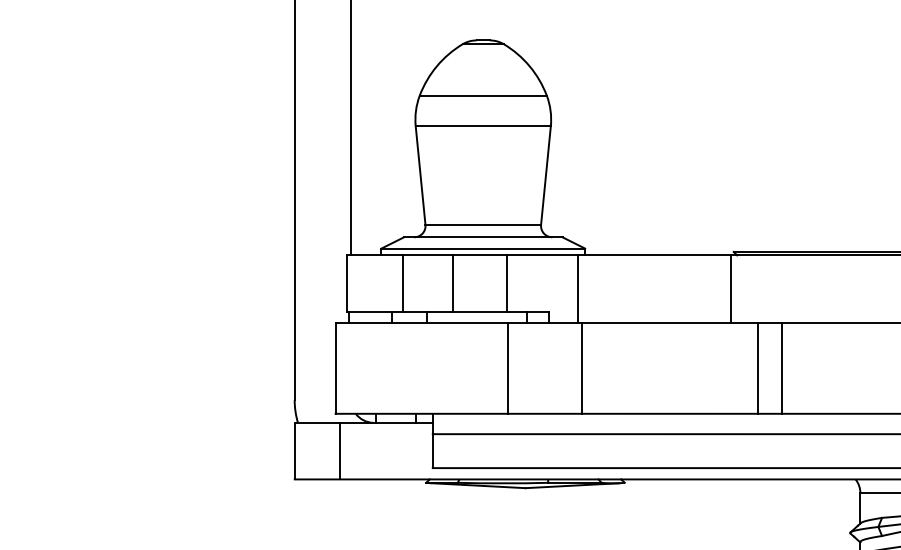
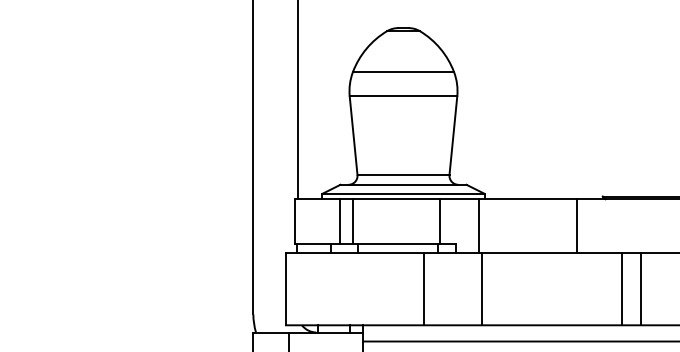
line: (452, 283) -> (352, 221), moved
line: (506, 283) -> (439, 221), moved
line: (731, 289) -> (577, 226), moved

